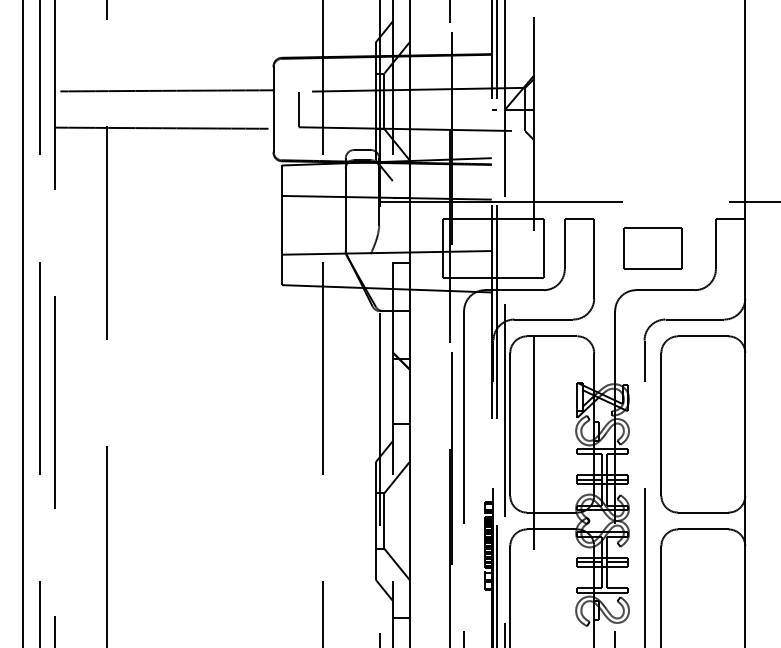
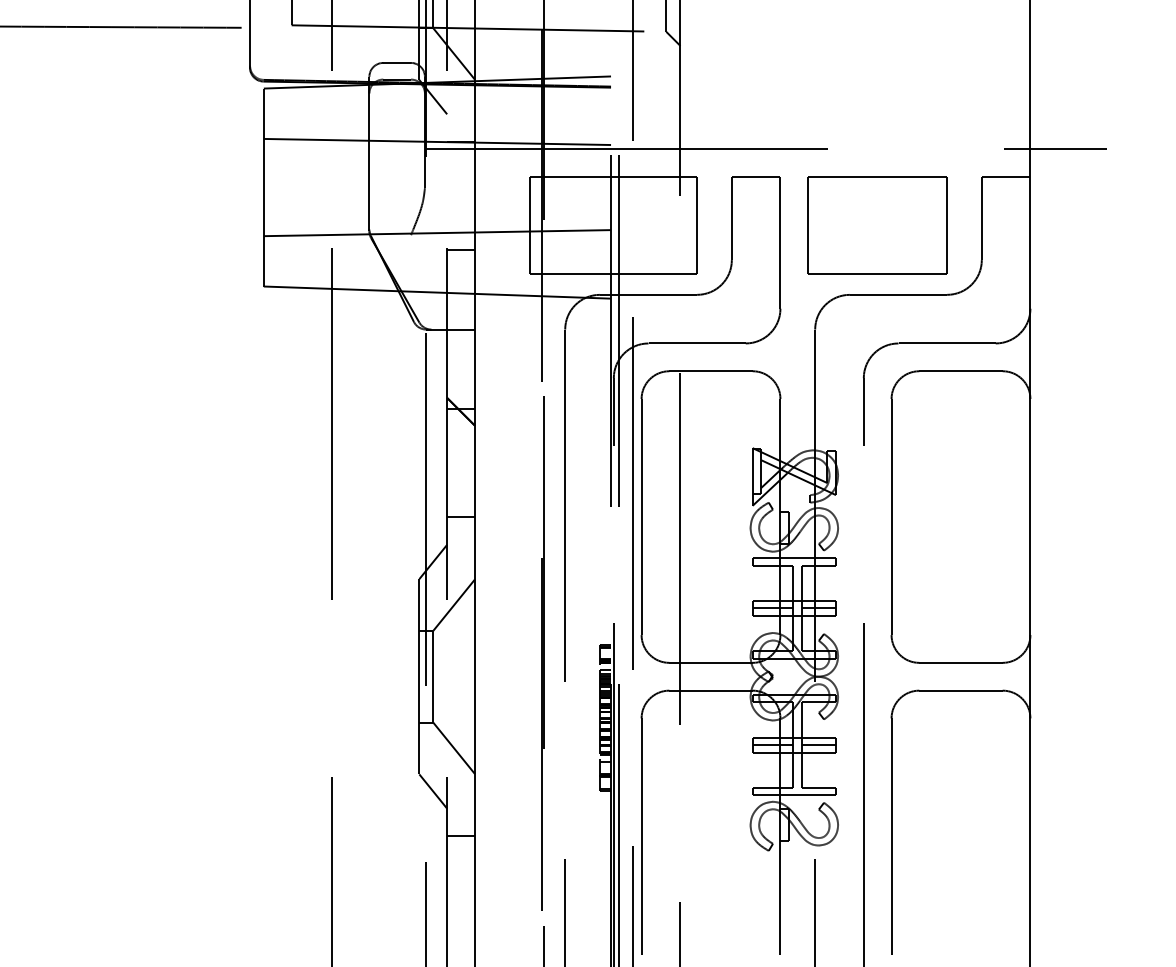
part: (652, 248) -> (876, 225), size x1.43

